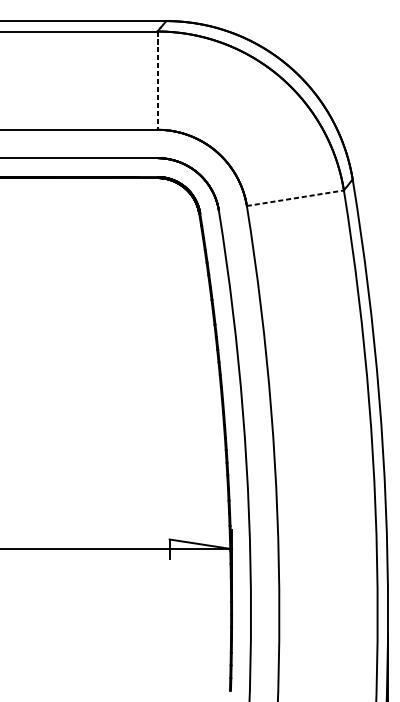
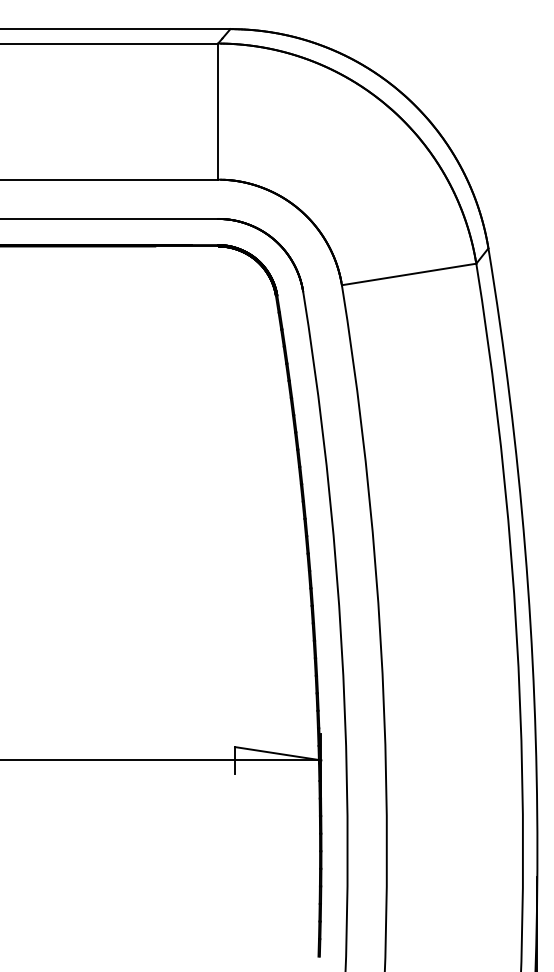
line: (157, 81) -> (218, 112), dashed -> solid
line: (295, 198) -> (409, 274), dashed -> solid

